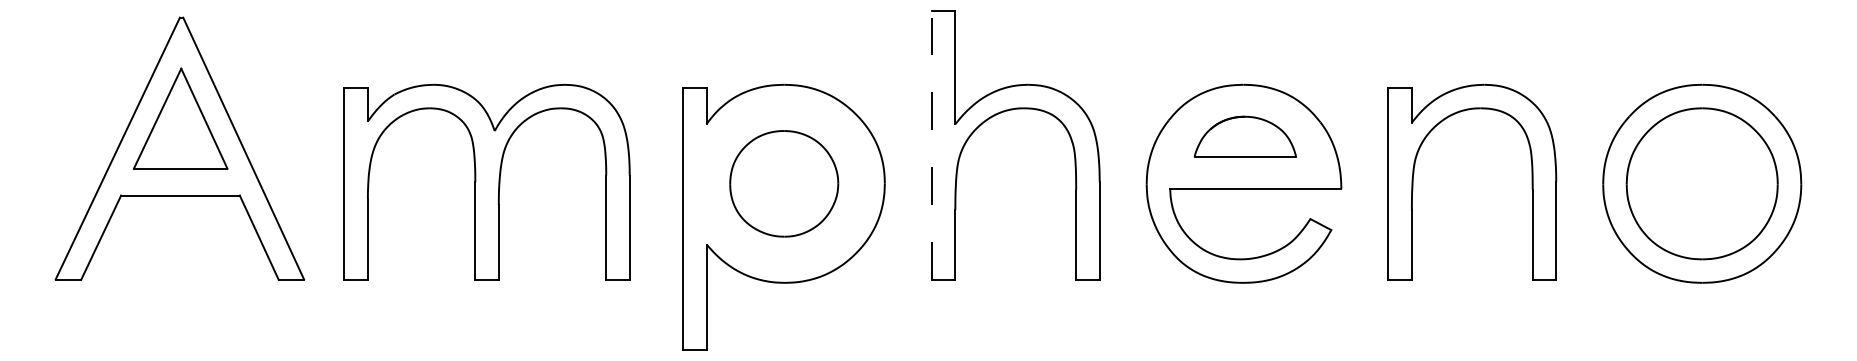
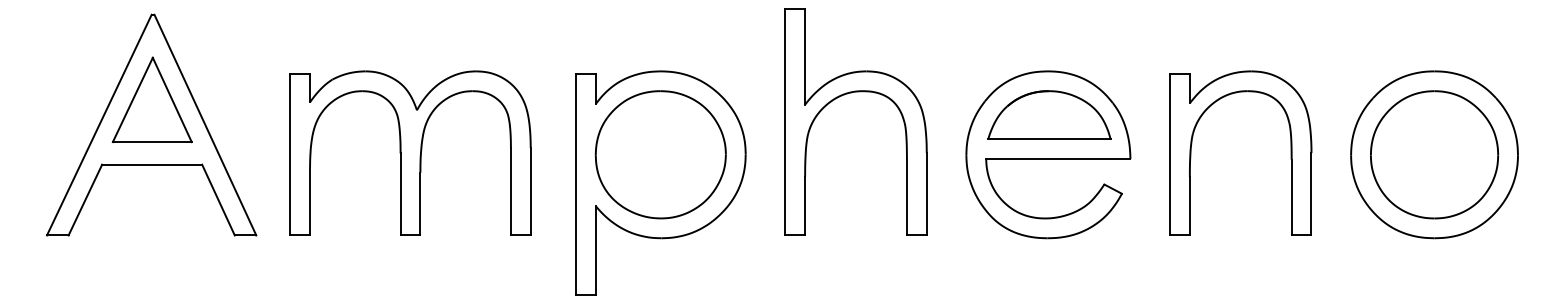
part: (1245, 136) -> (1049, 114), size x1.43
line: (931, 144) -> (785, 121), dashed -> solid
part: (784, 183) -> (661, 154), size x1.43

